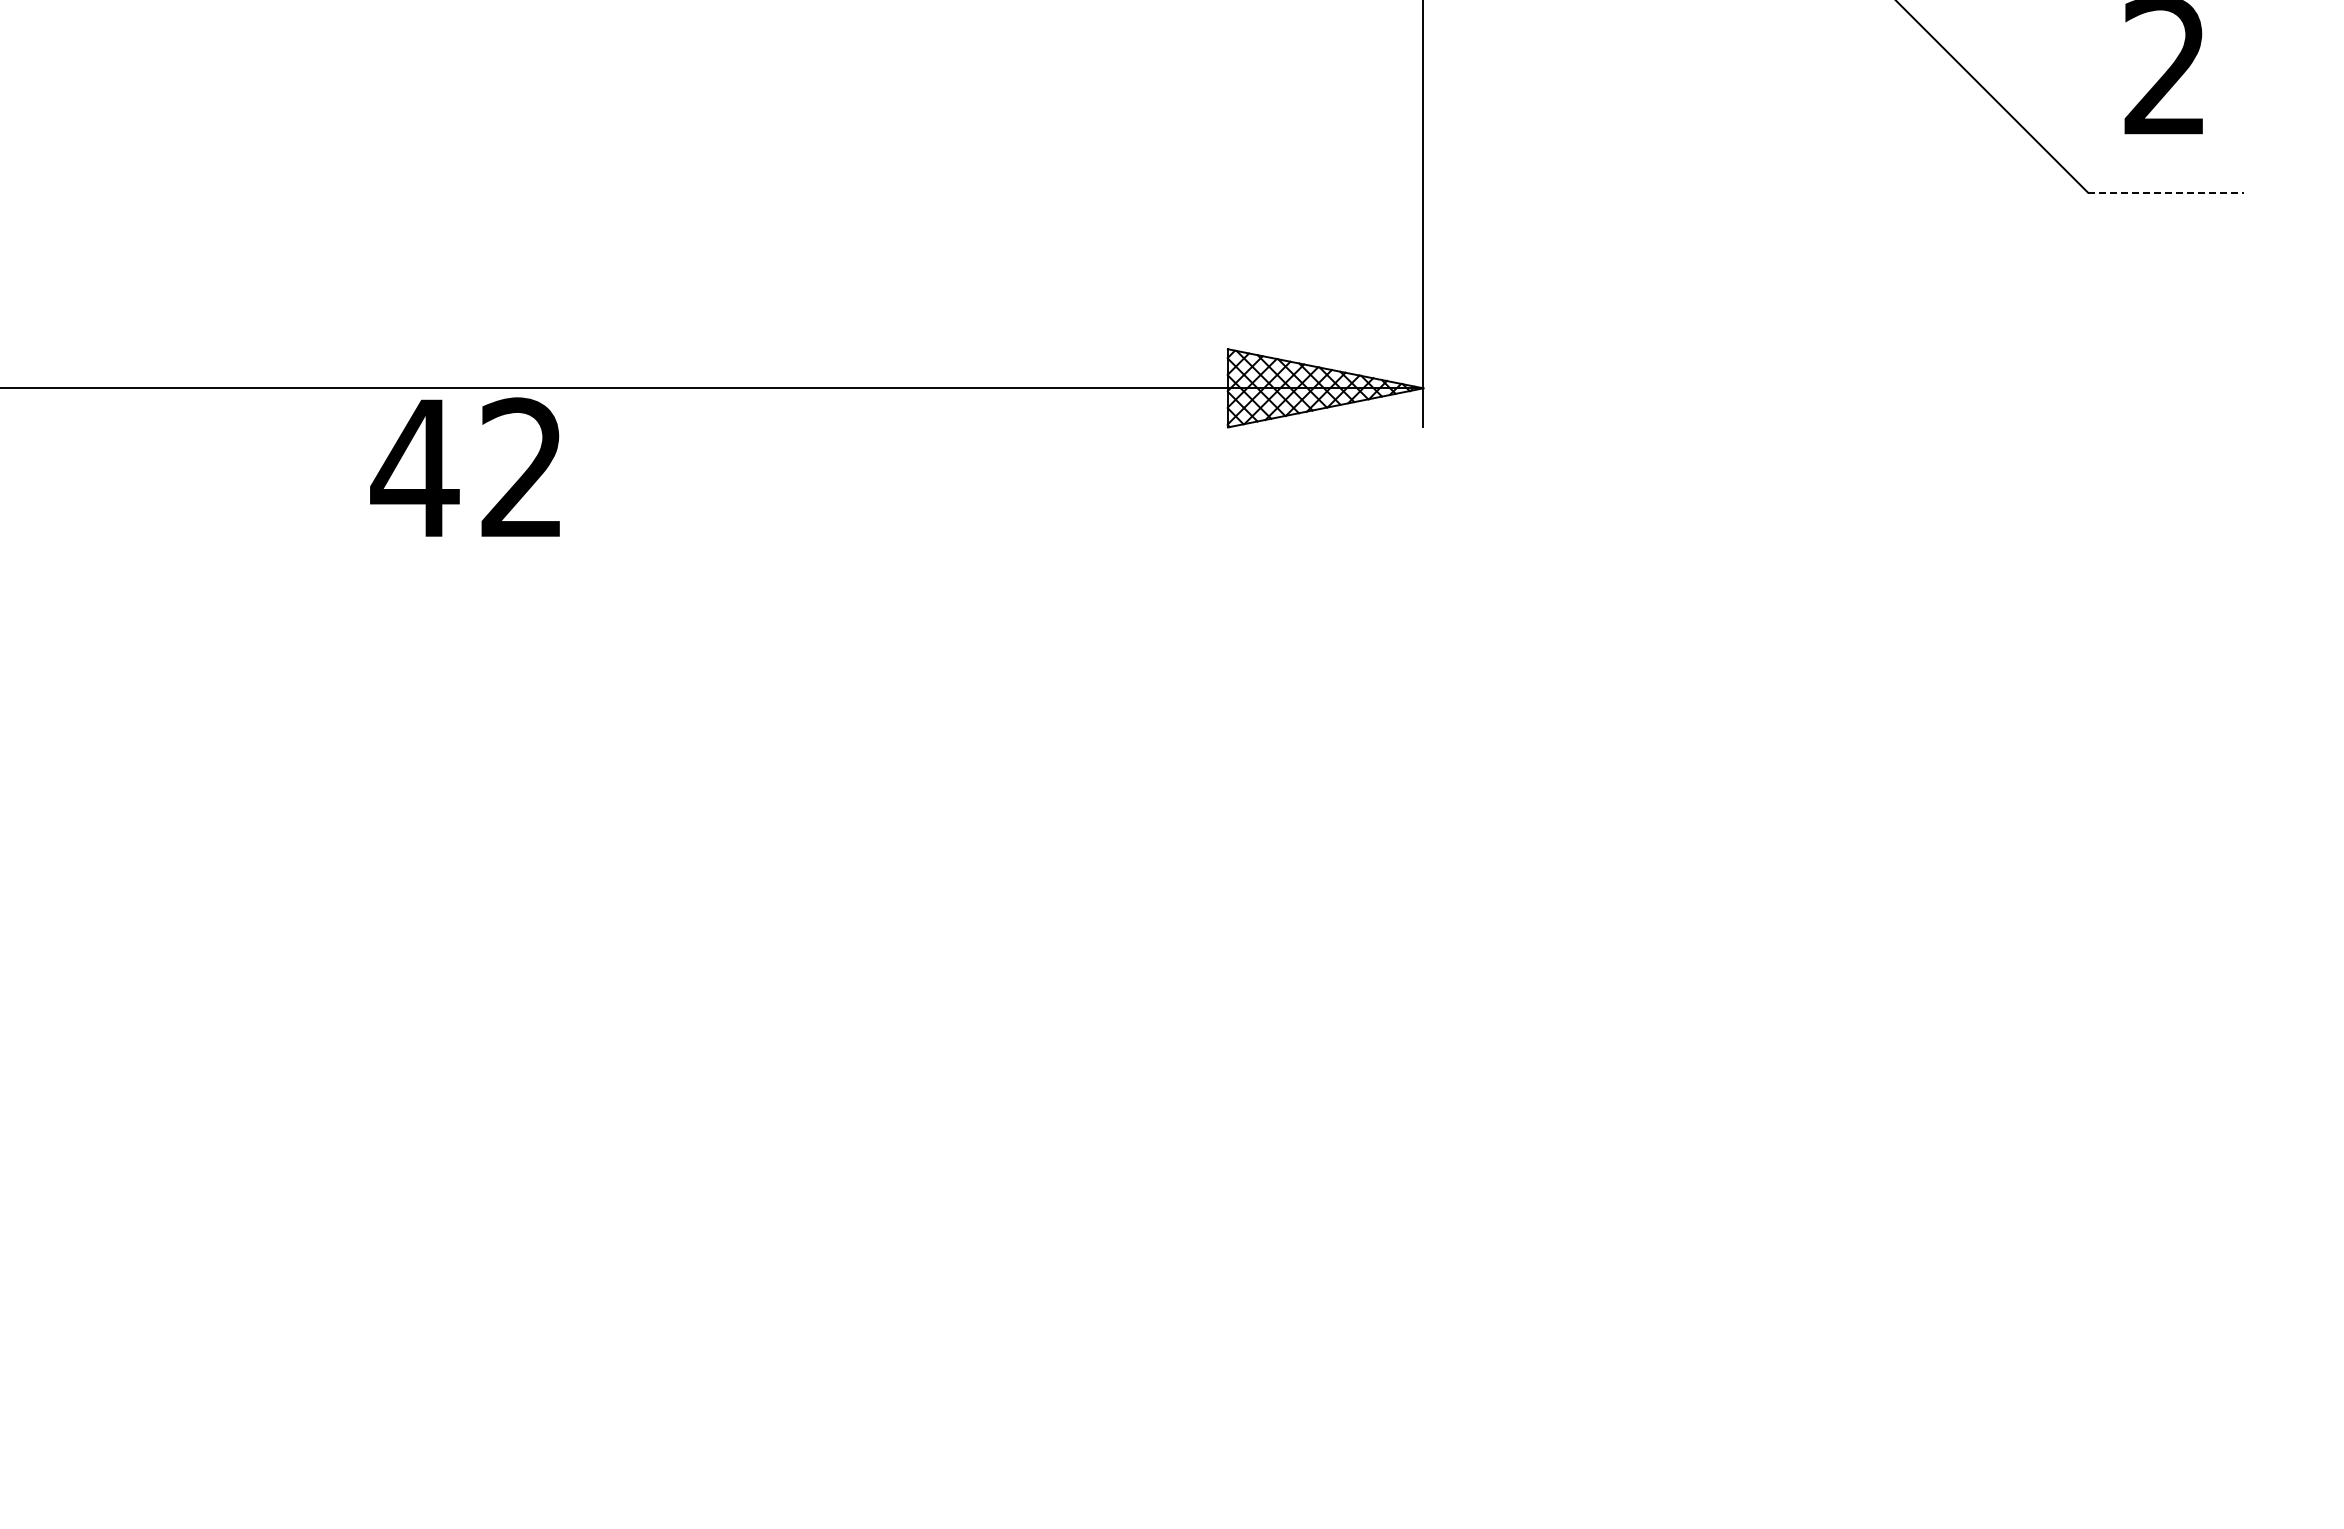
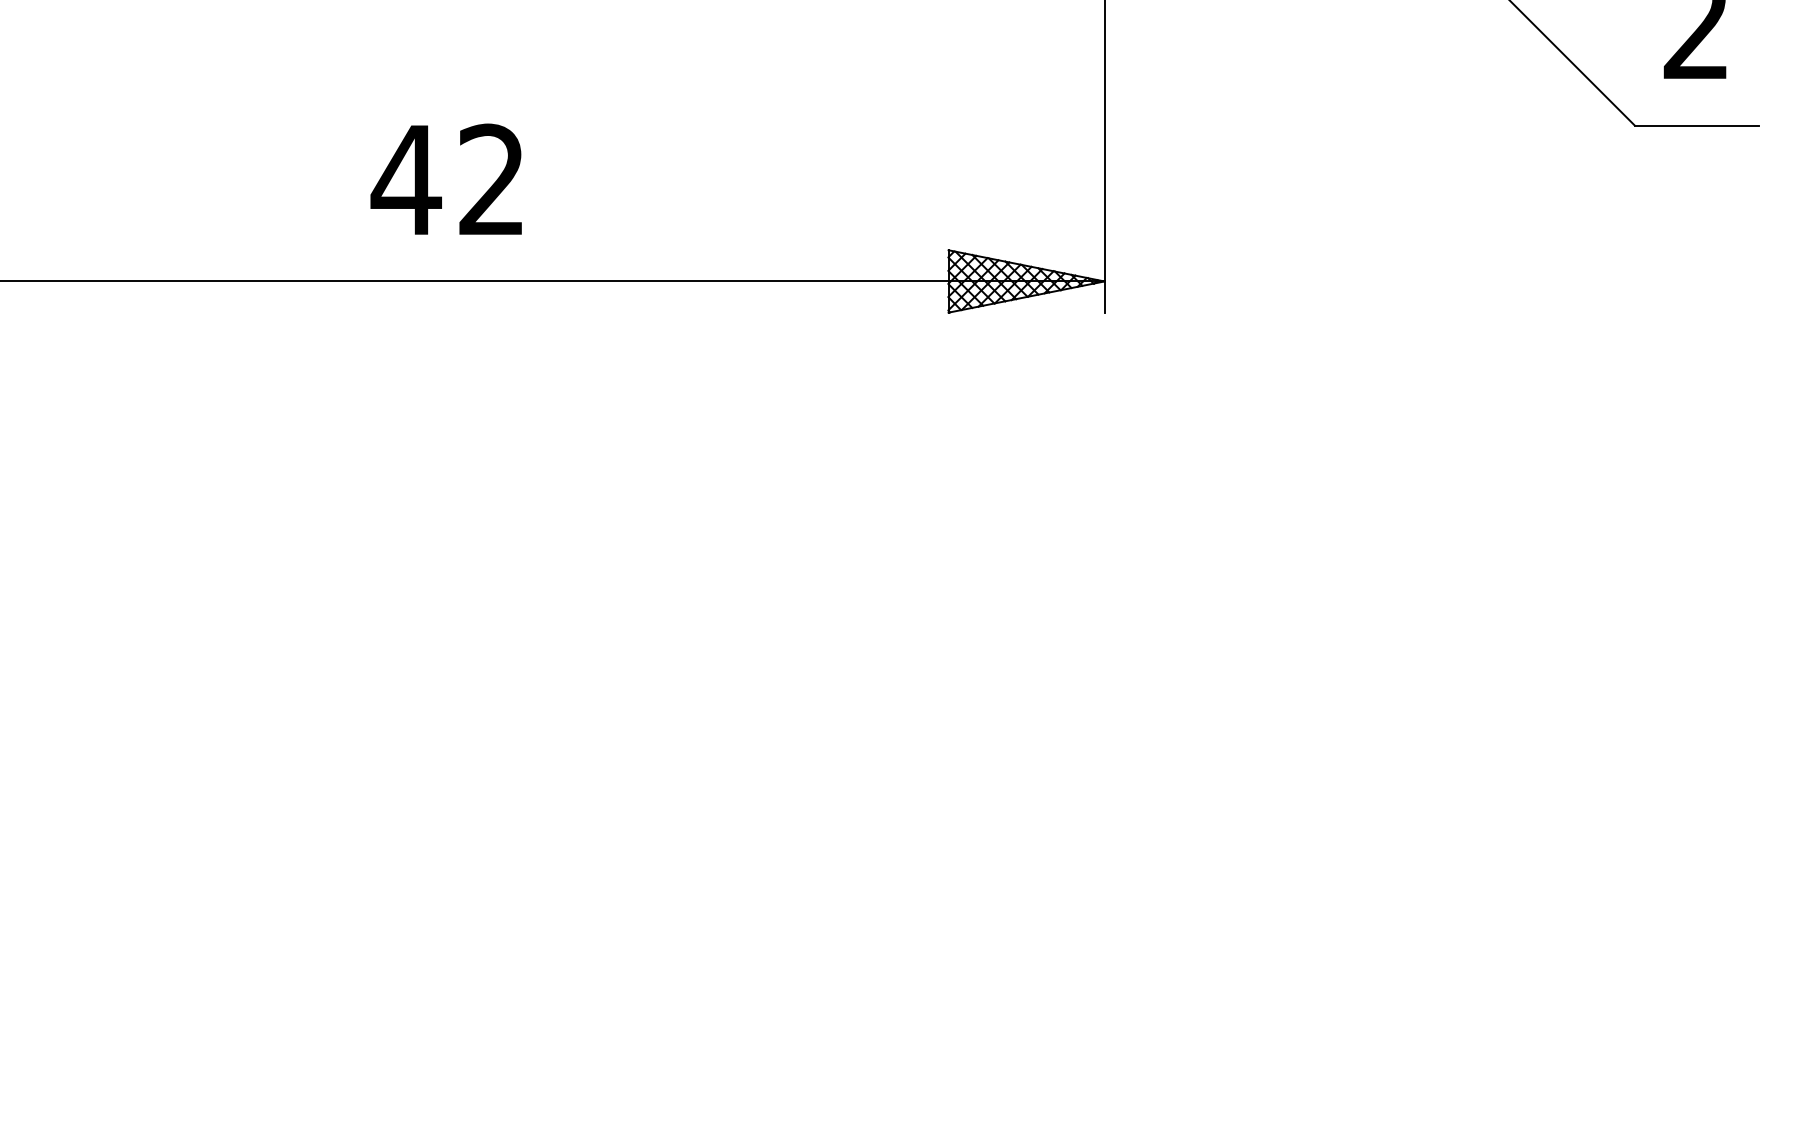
line: (2165, 192) -> (1696, 125), dashed -> solid
text: (464, 466) -> (445, 178), moved

